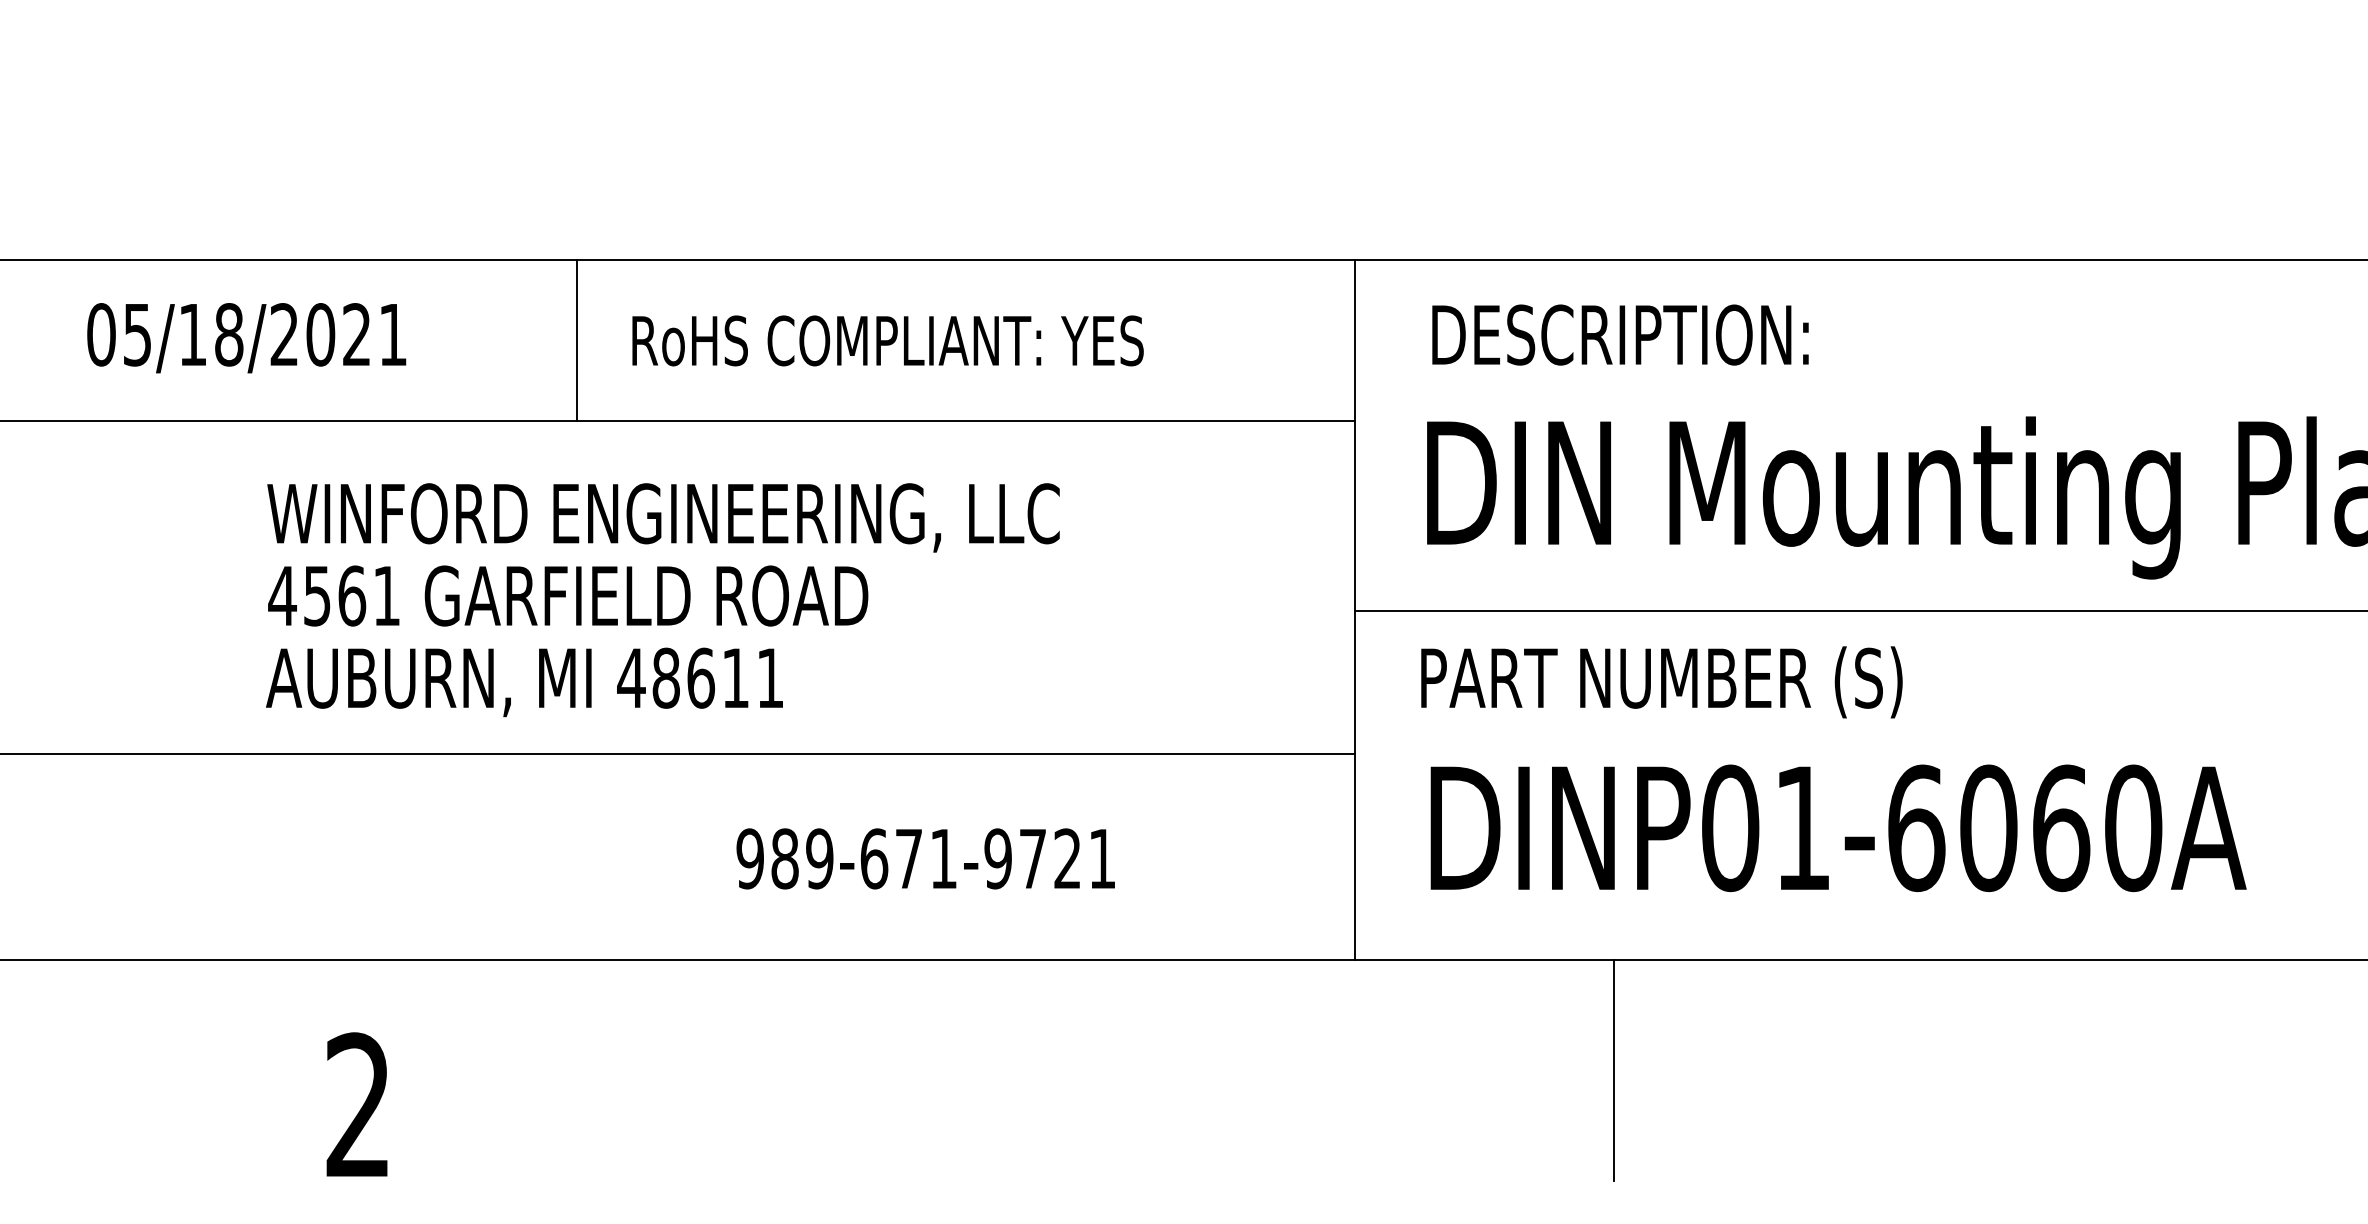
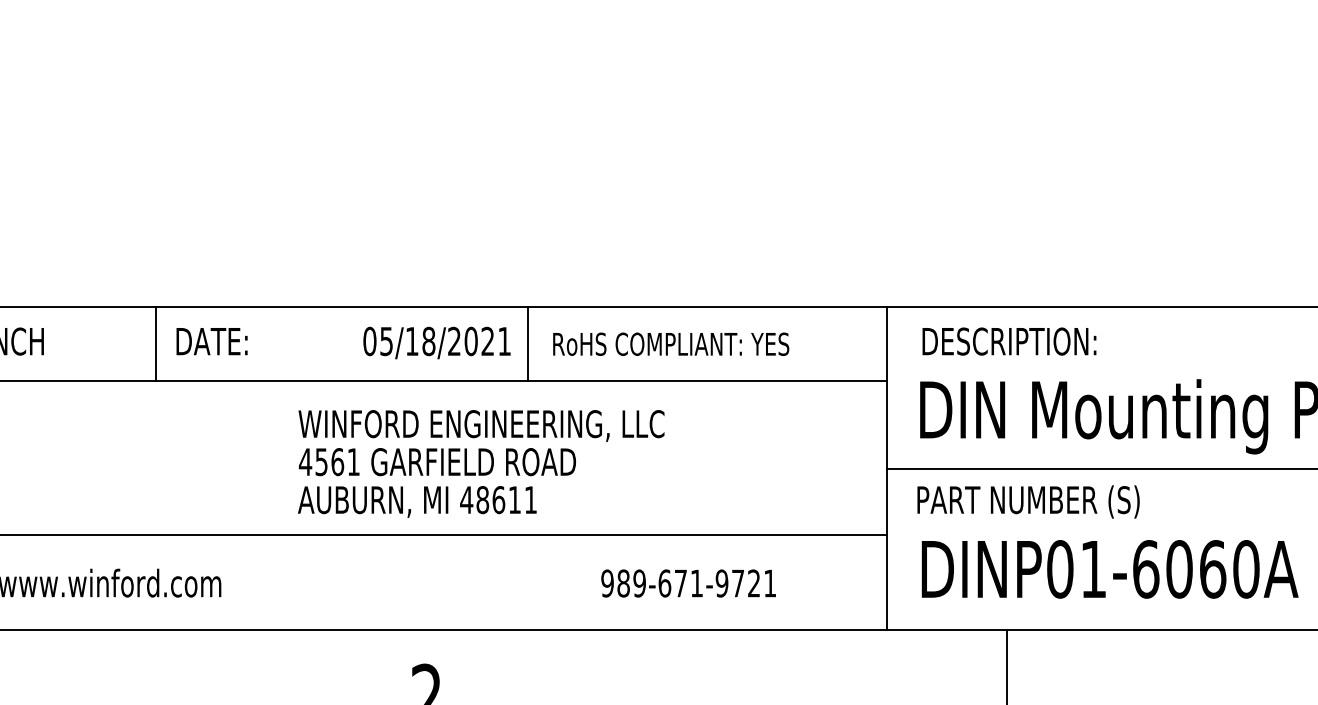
text: (245, 337) -> (436, 342), moved
text: (663, 599) -> (481, 463), moved

